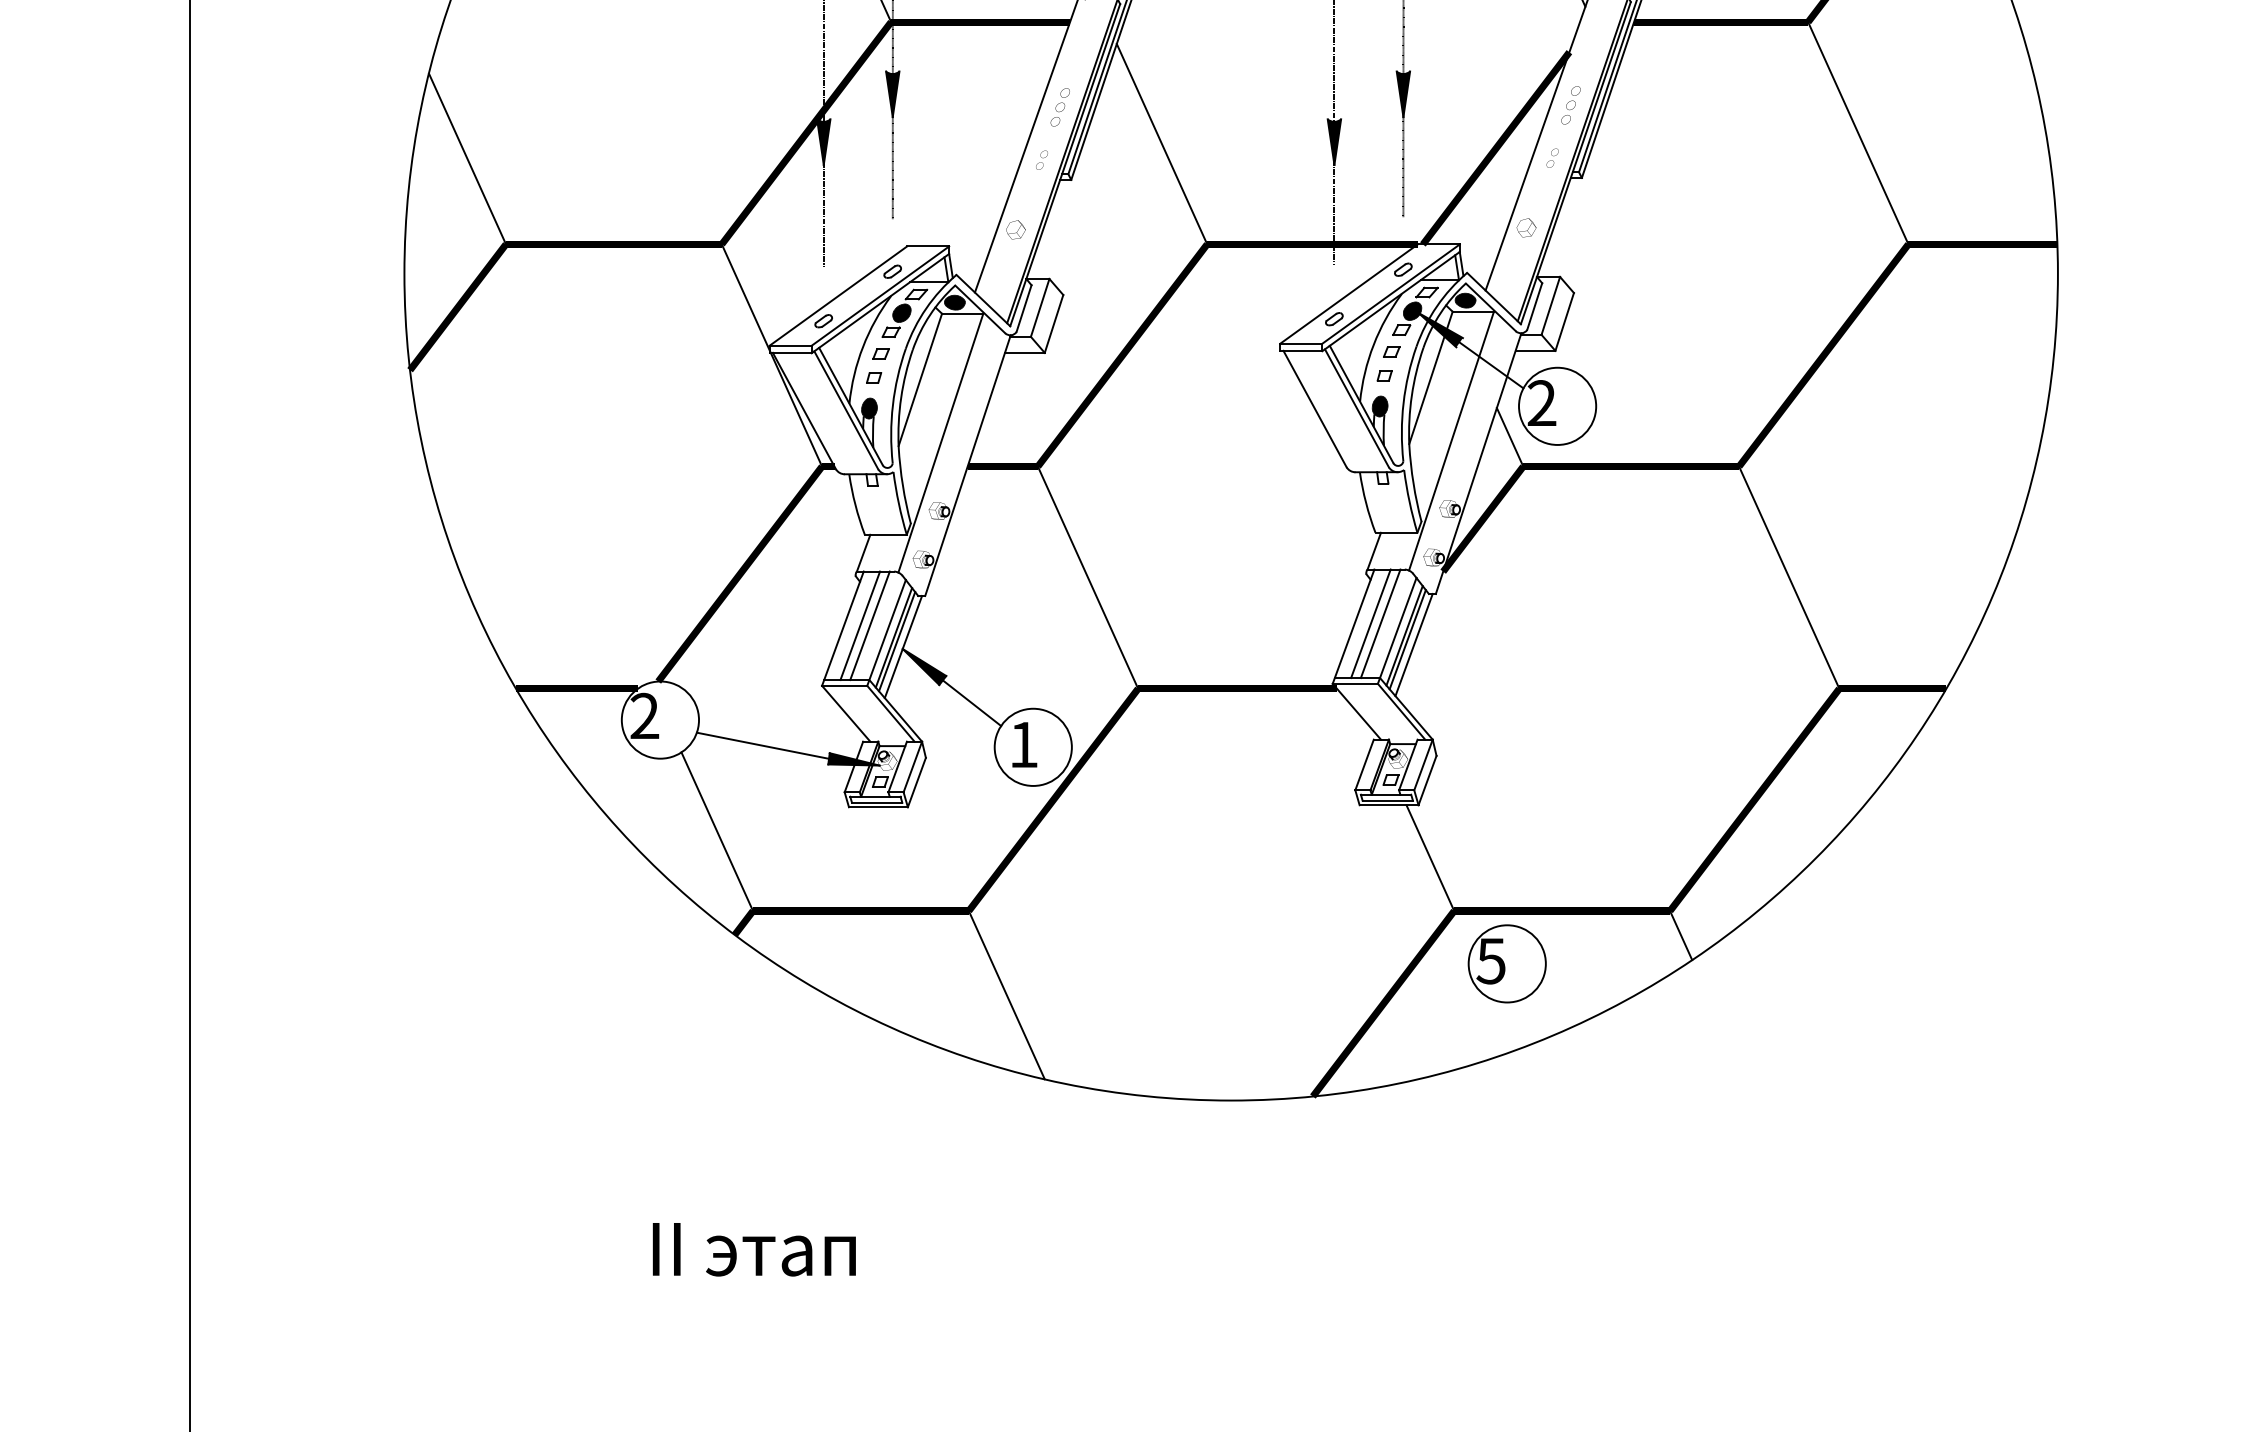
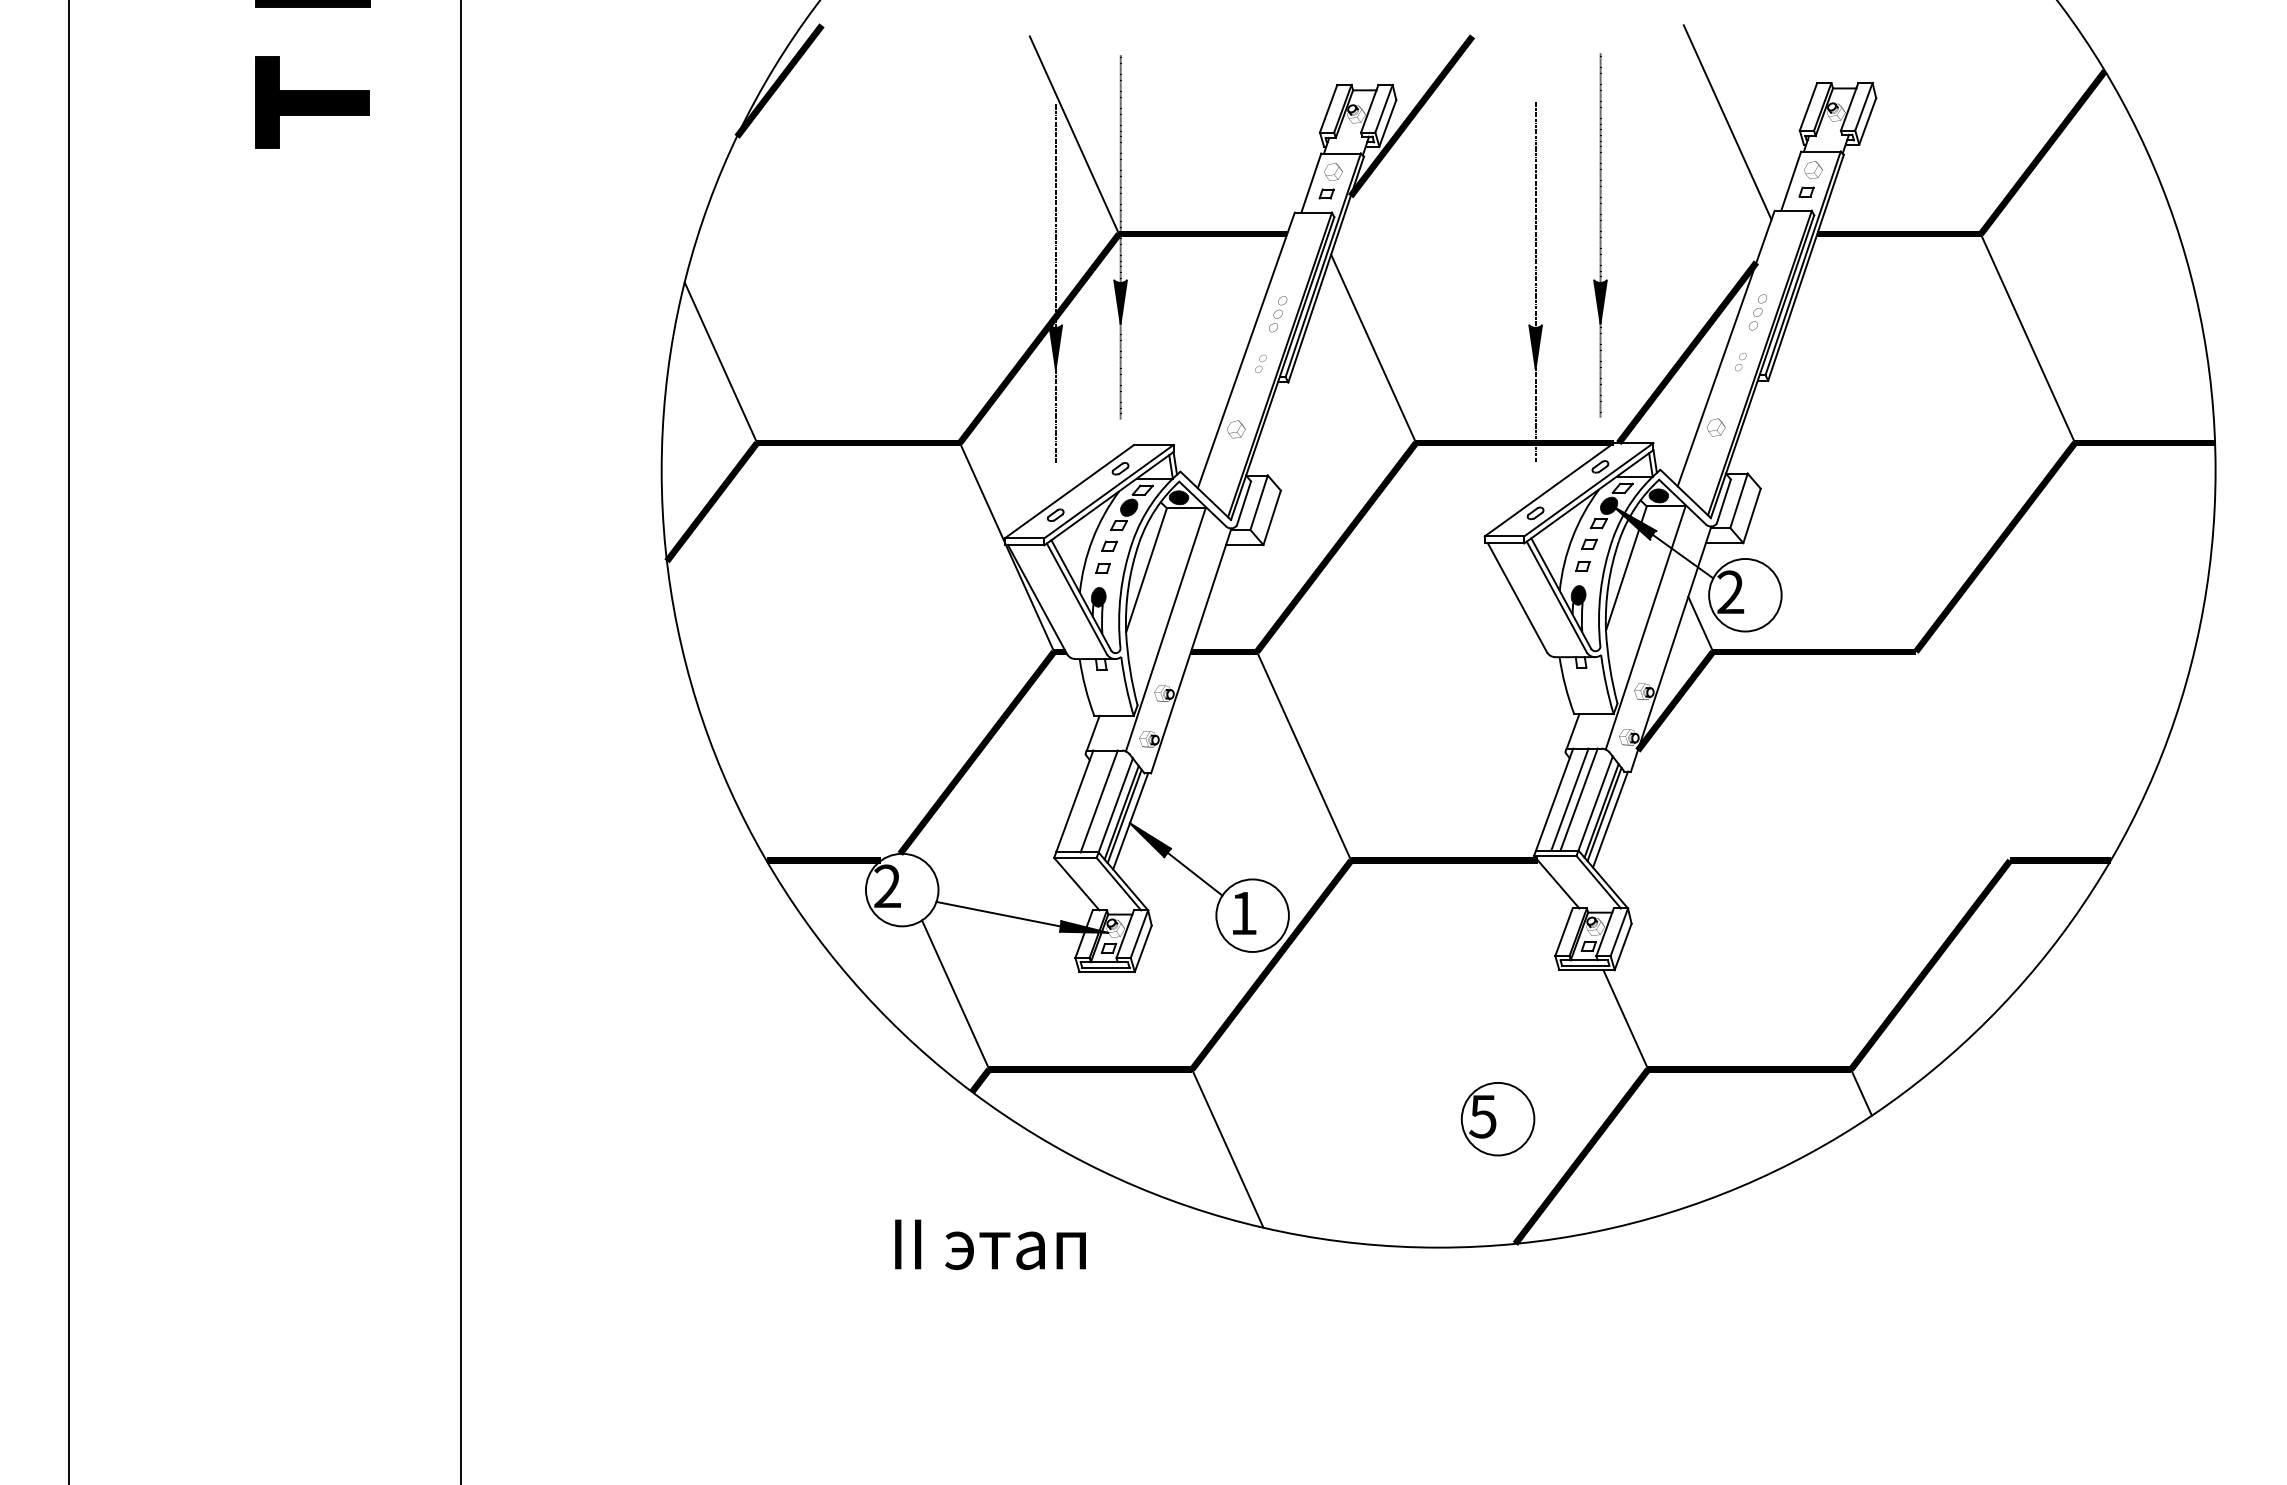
line: (1788, 576) -> (1962, 755), removed
line: (859, 625) -> (1089, 801), removed
part: (1506, 964) -> (1497, 1119), moved
text: (754, 1249) -> (990, 1244), moved

